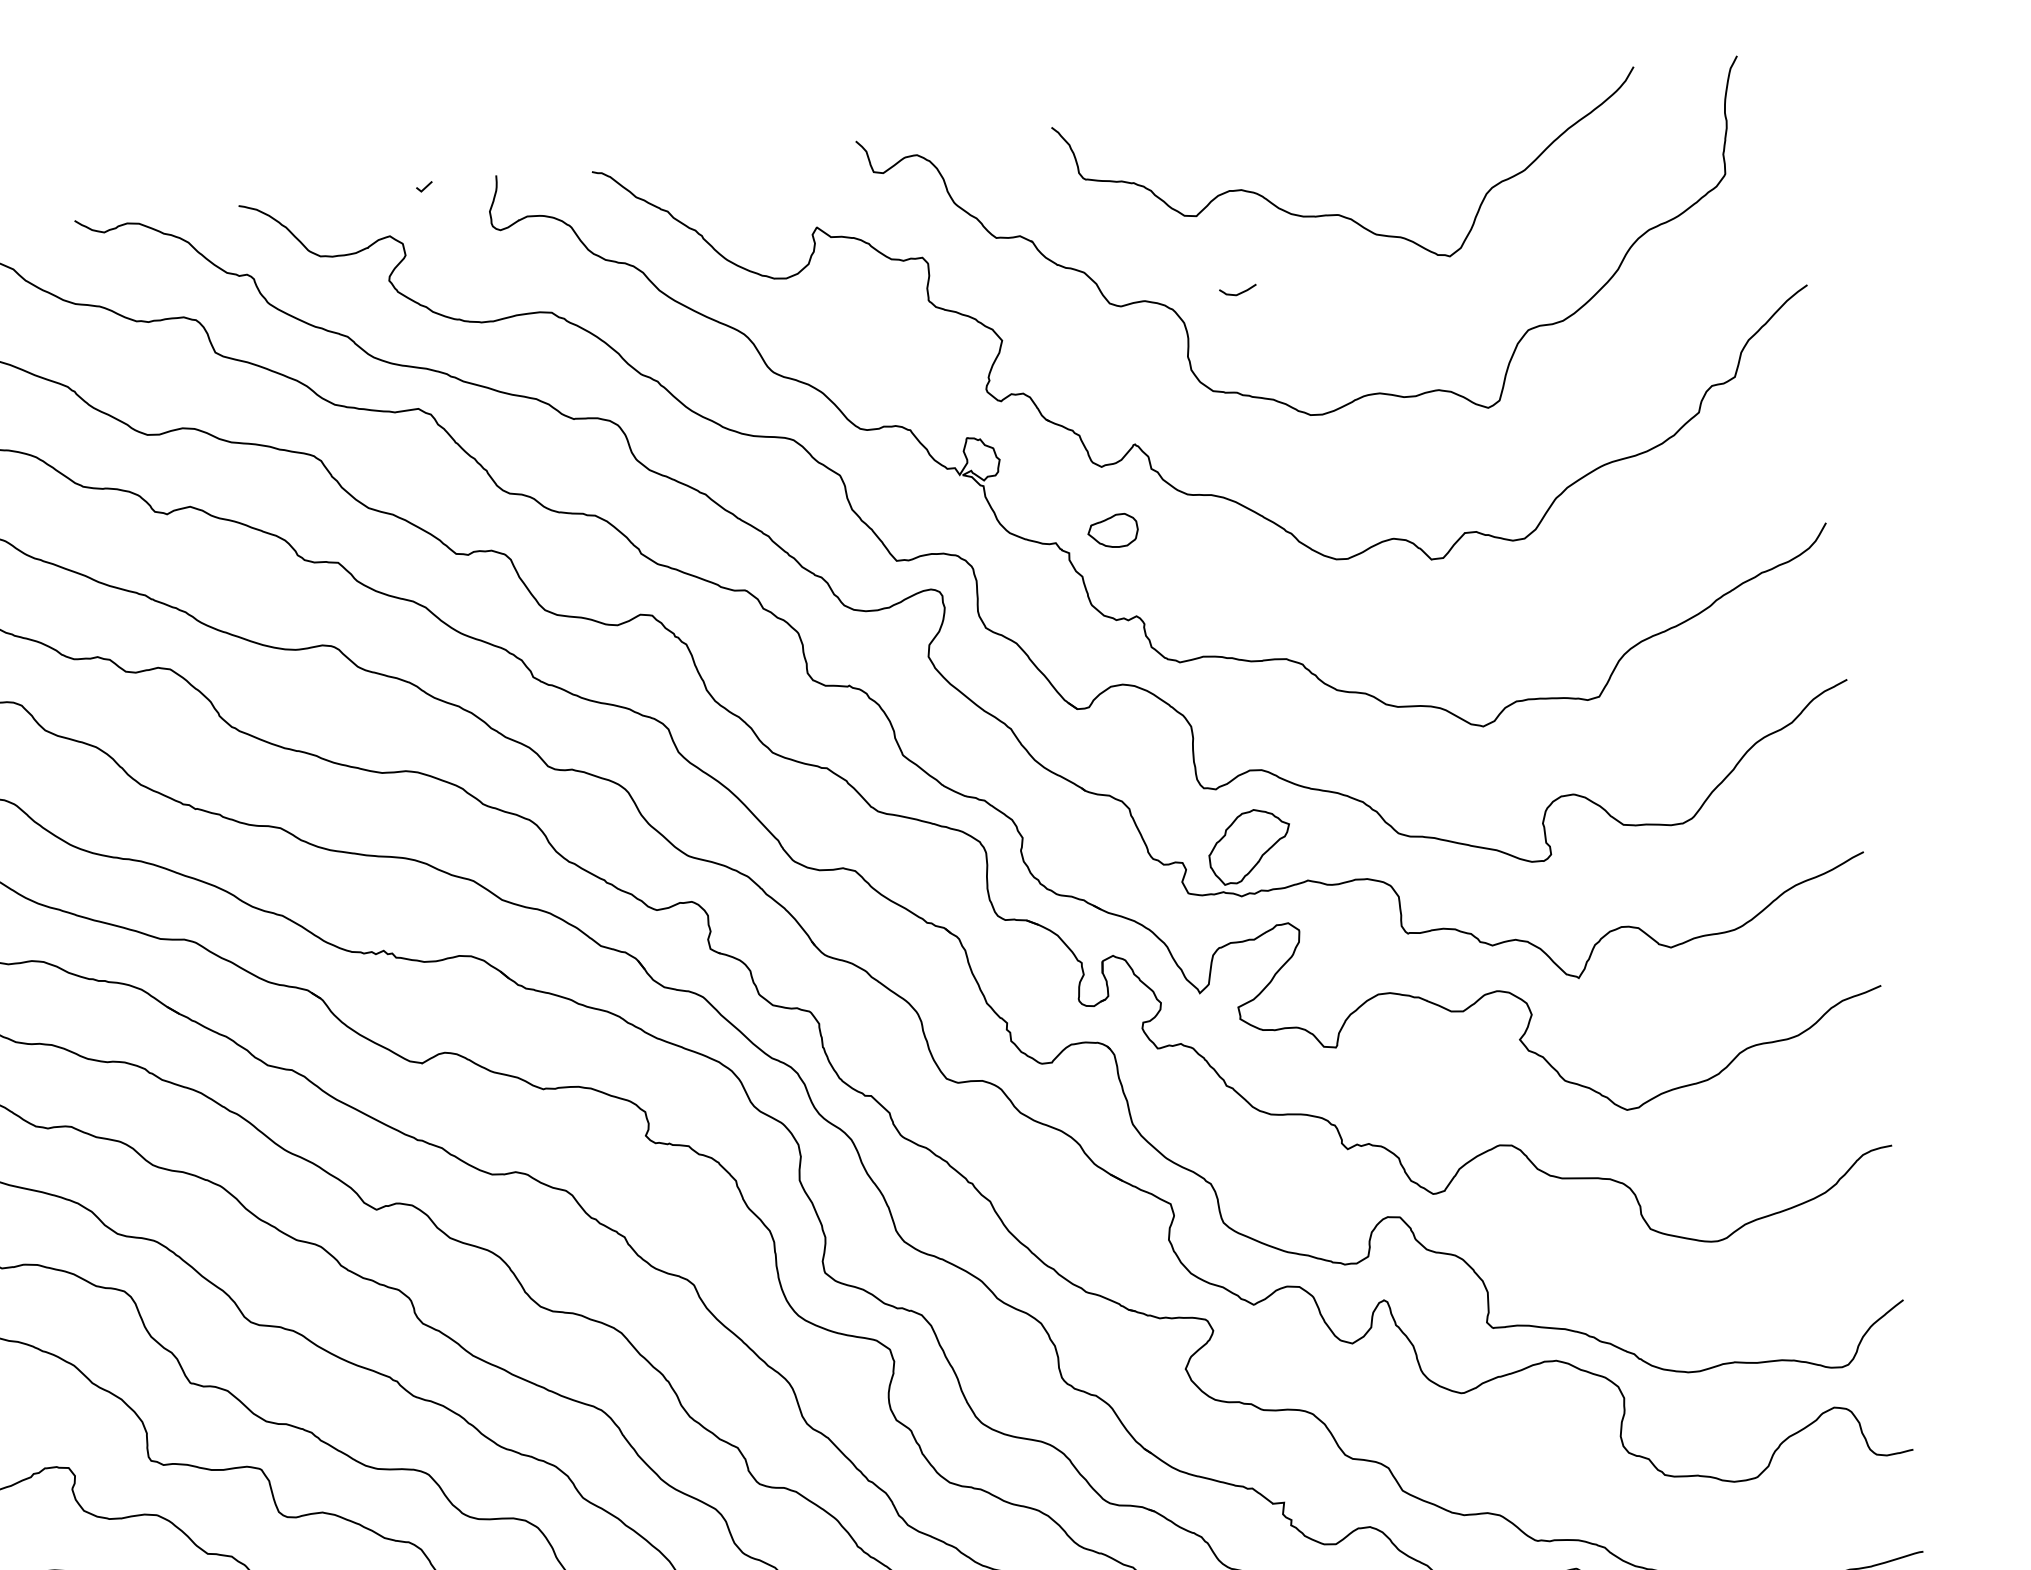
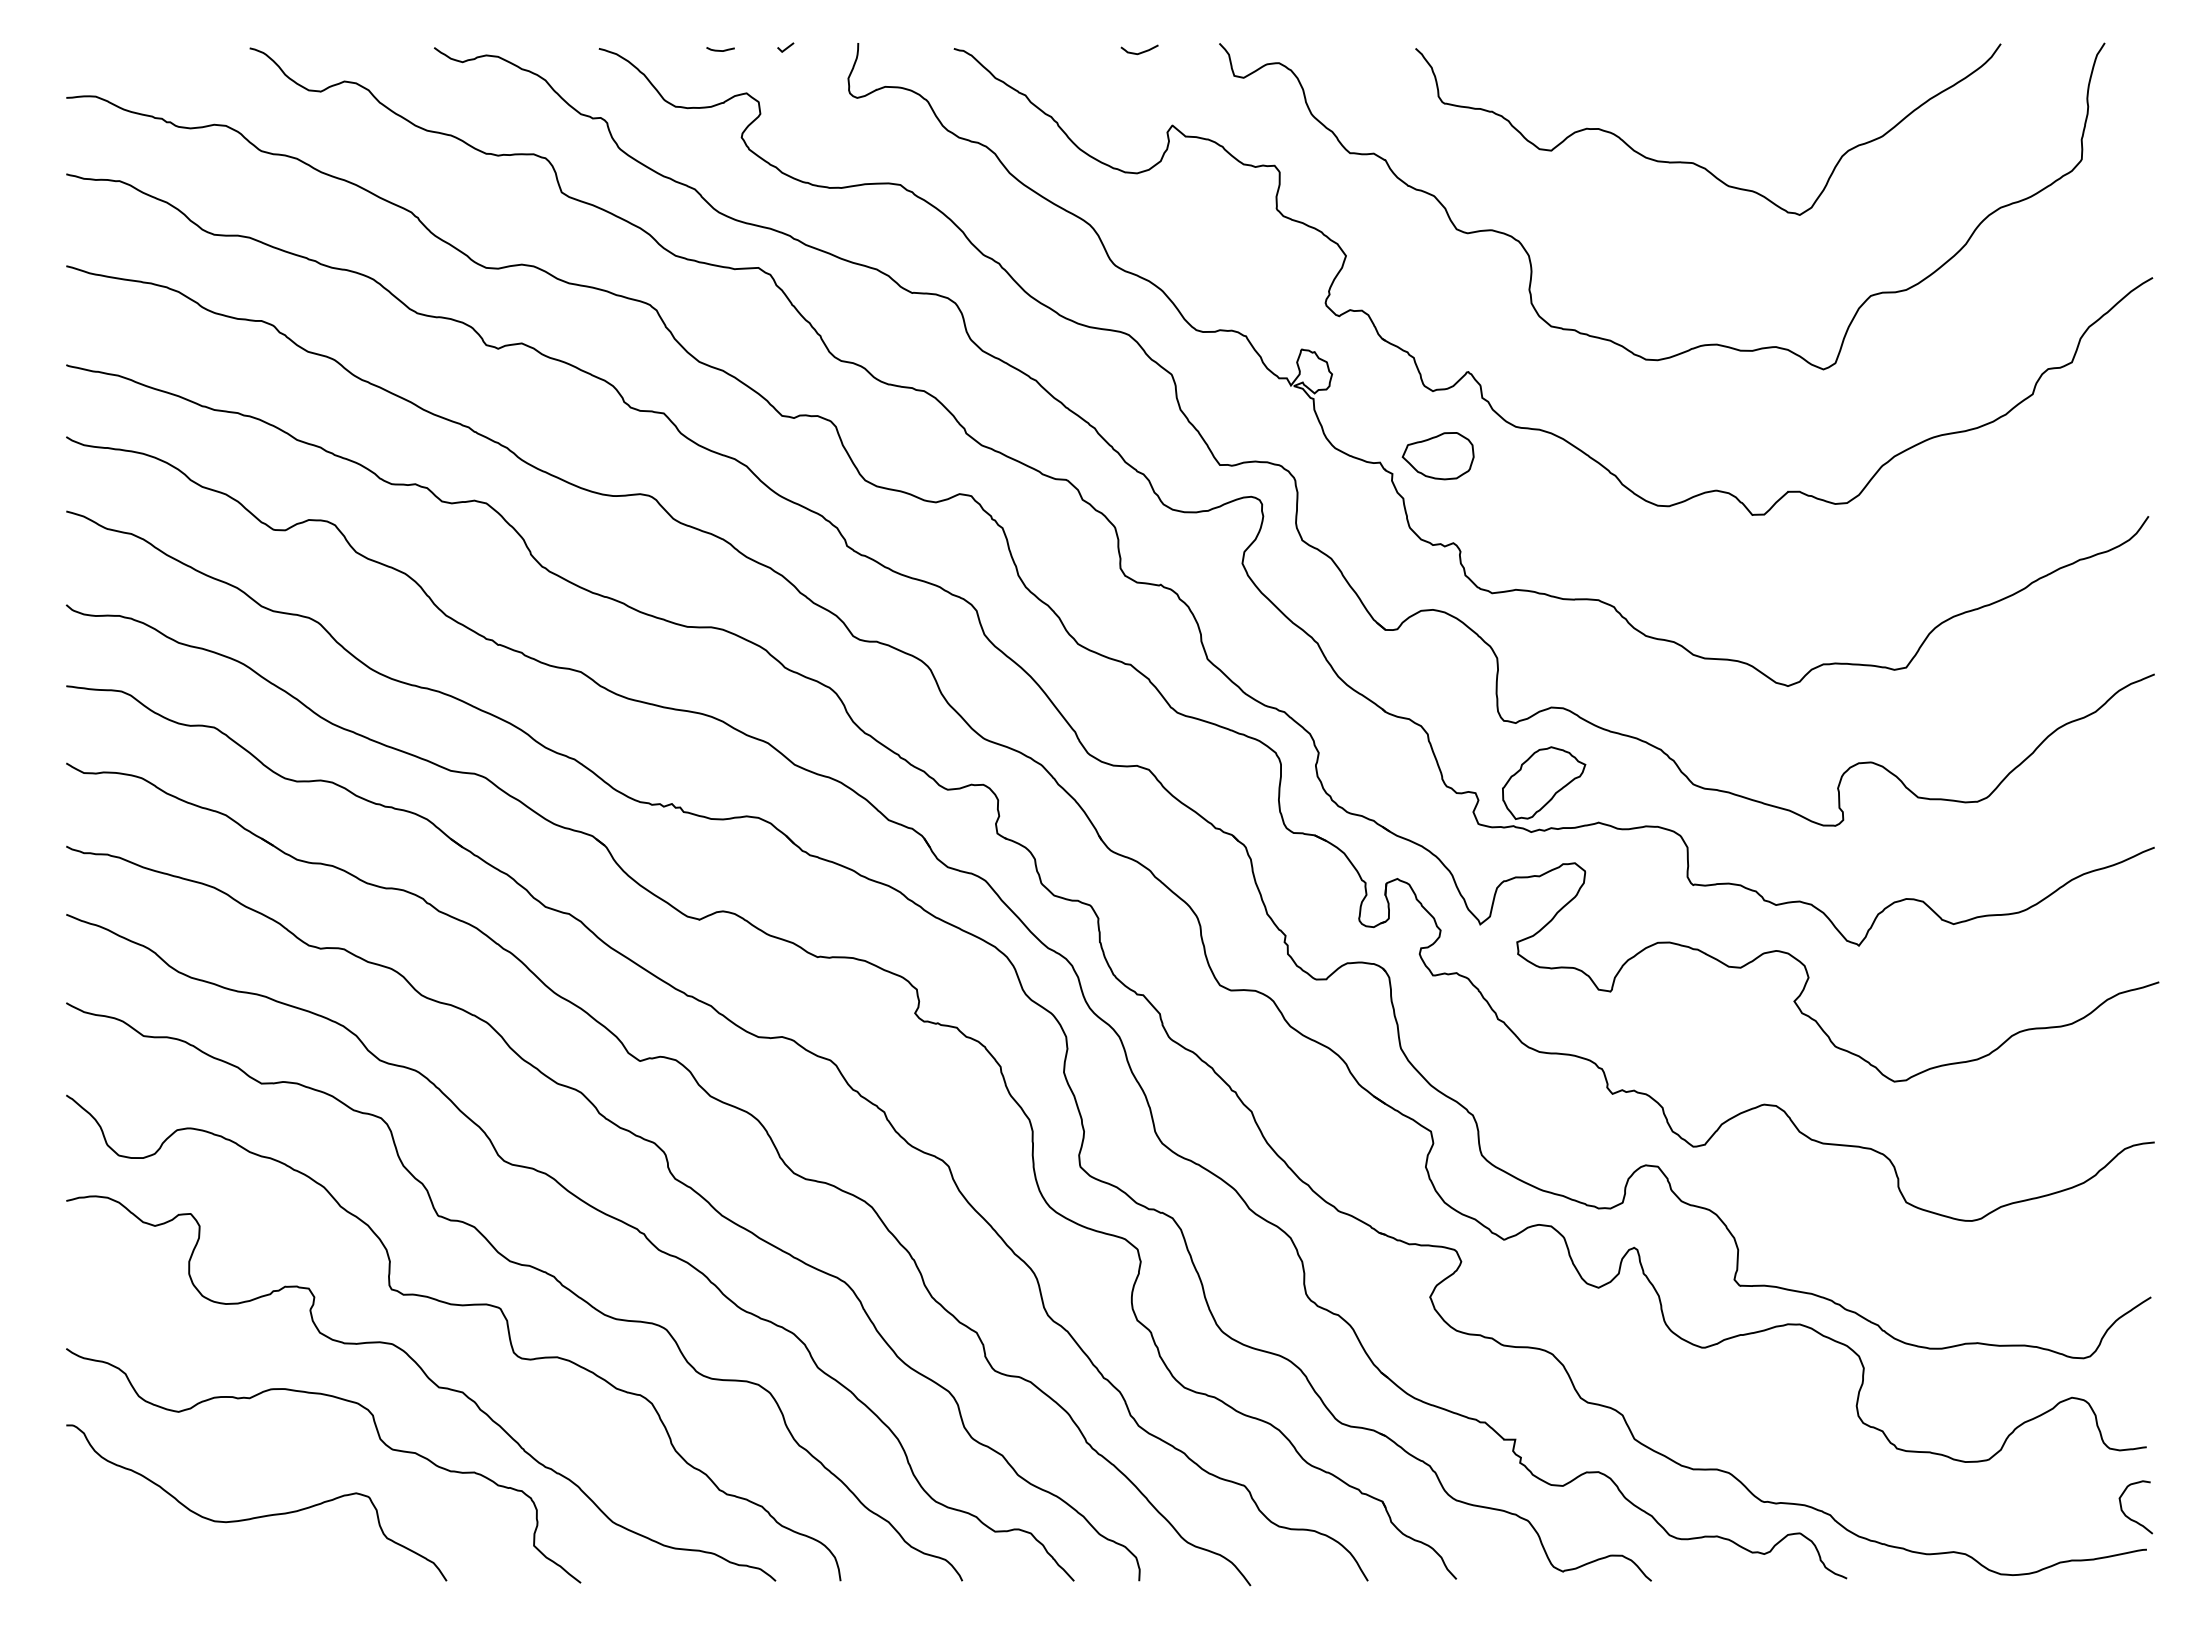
curve: (359, 196) -> (720, 50), added
curve: (1240, 292) -> (1141, 51), moved
part: (1112, 531) -> (1437, 456), size x1.43
curve: (1900, 1519) -> (2127, 1515), added

